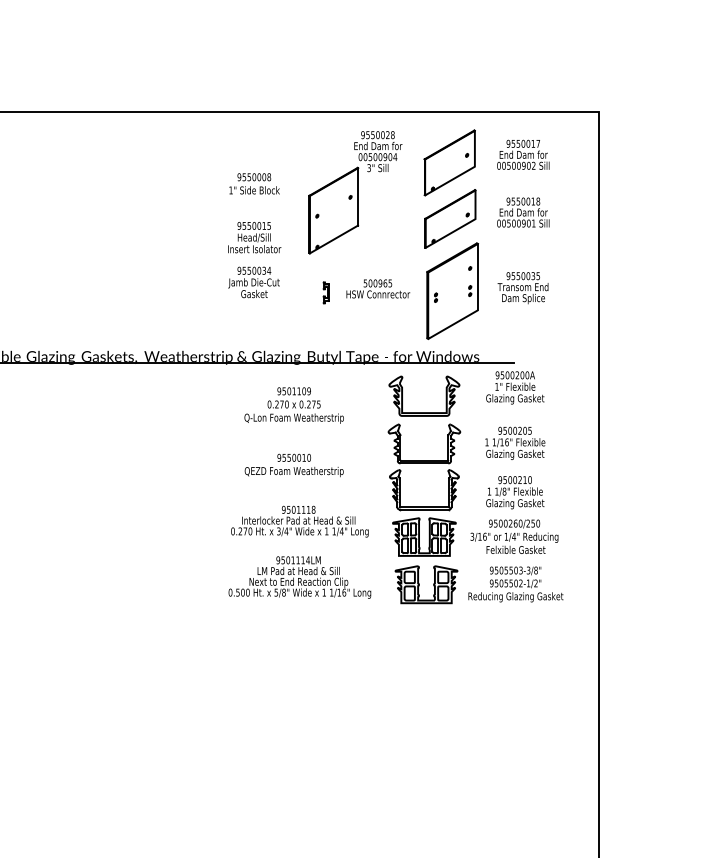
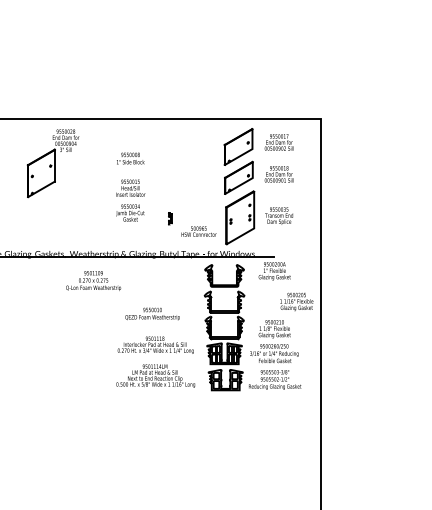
part: (353, 192) -> (52, 163), moved
text: (377, 288) -> (198, 231), moved
text: (294, 404) -> (93, 280), moved
text: (514, 442) -> (296, 301), moved

